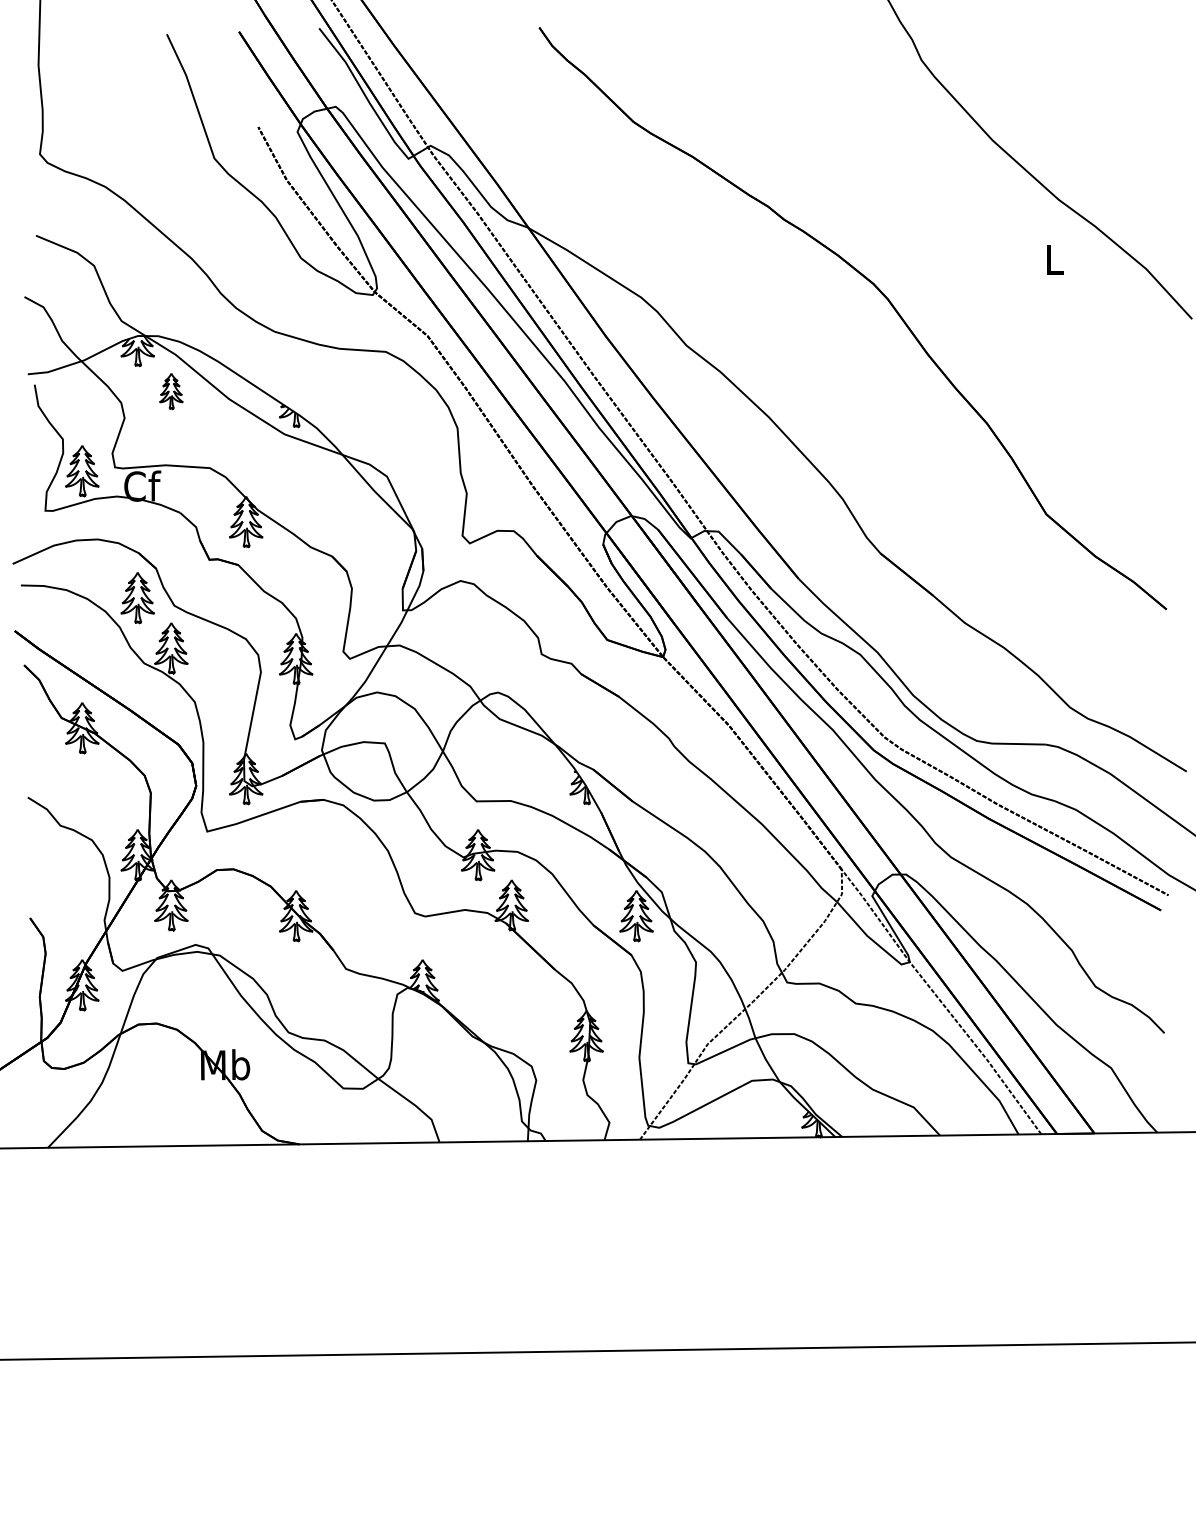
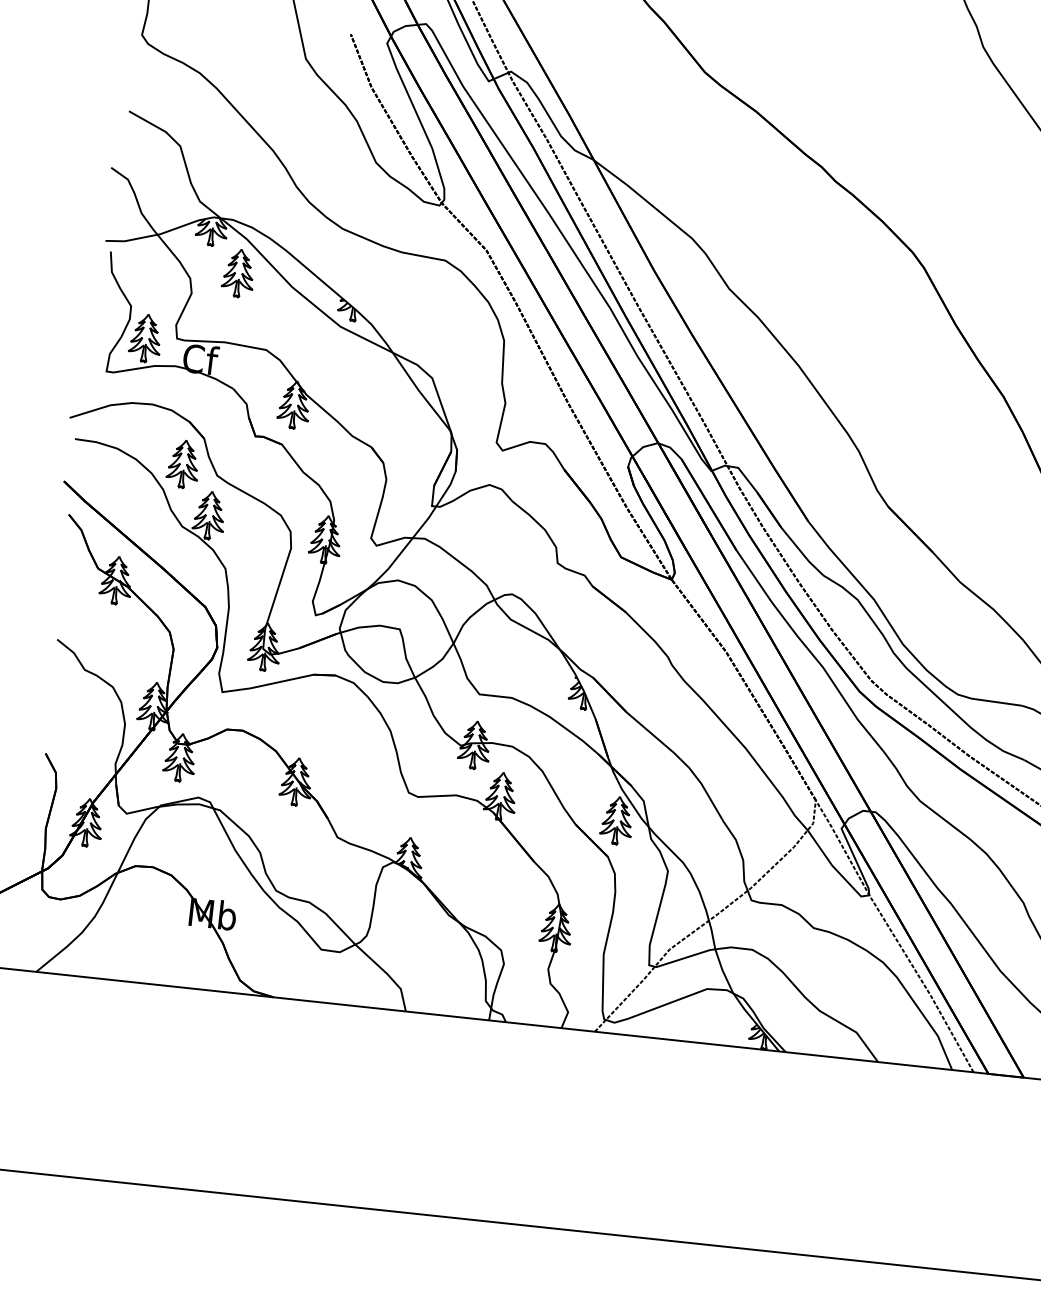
part: (171, 391) -> (238, 273), size x1.43

